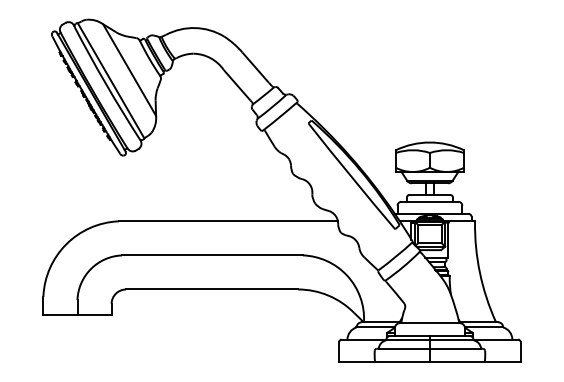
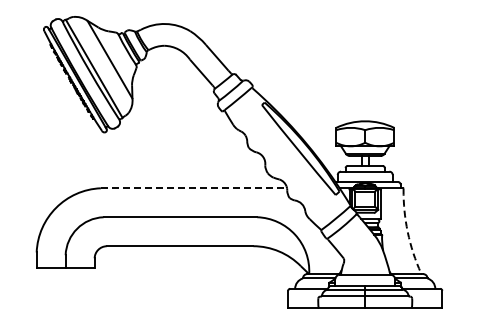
line: (229, 221) -> (194, 188), solid -> dashed
arc: (479, 273) -> (407, 232), solid -> dashed

